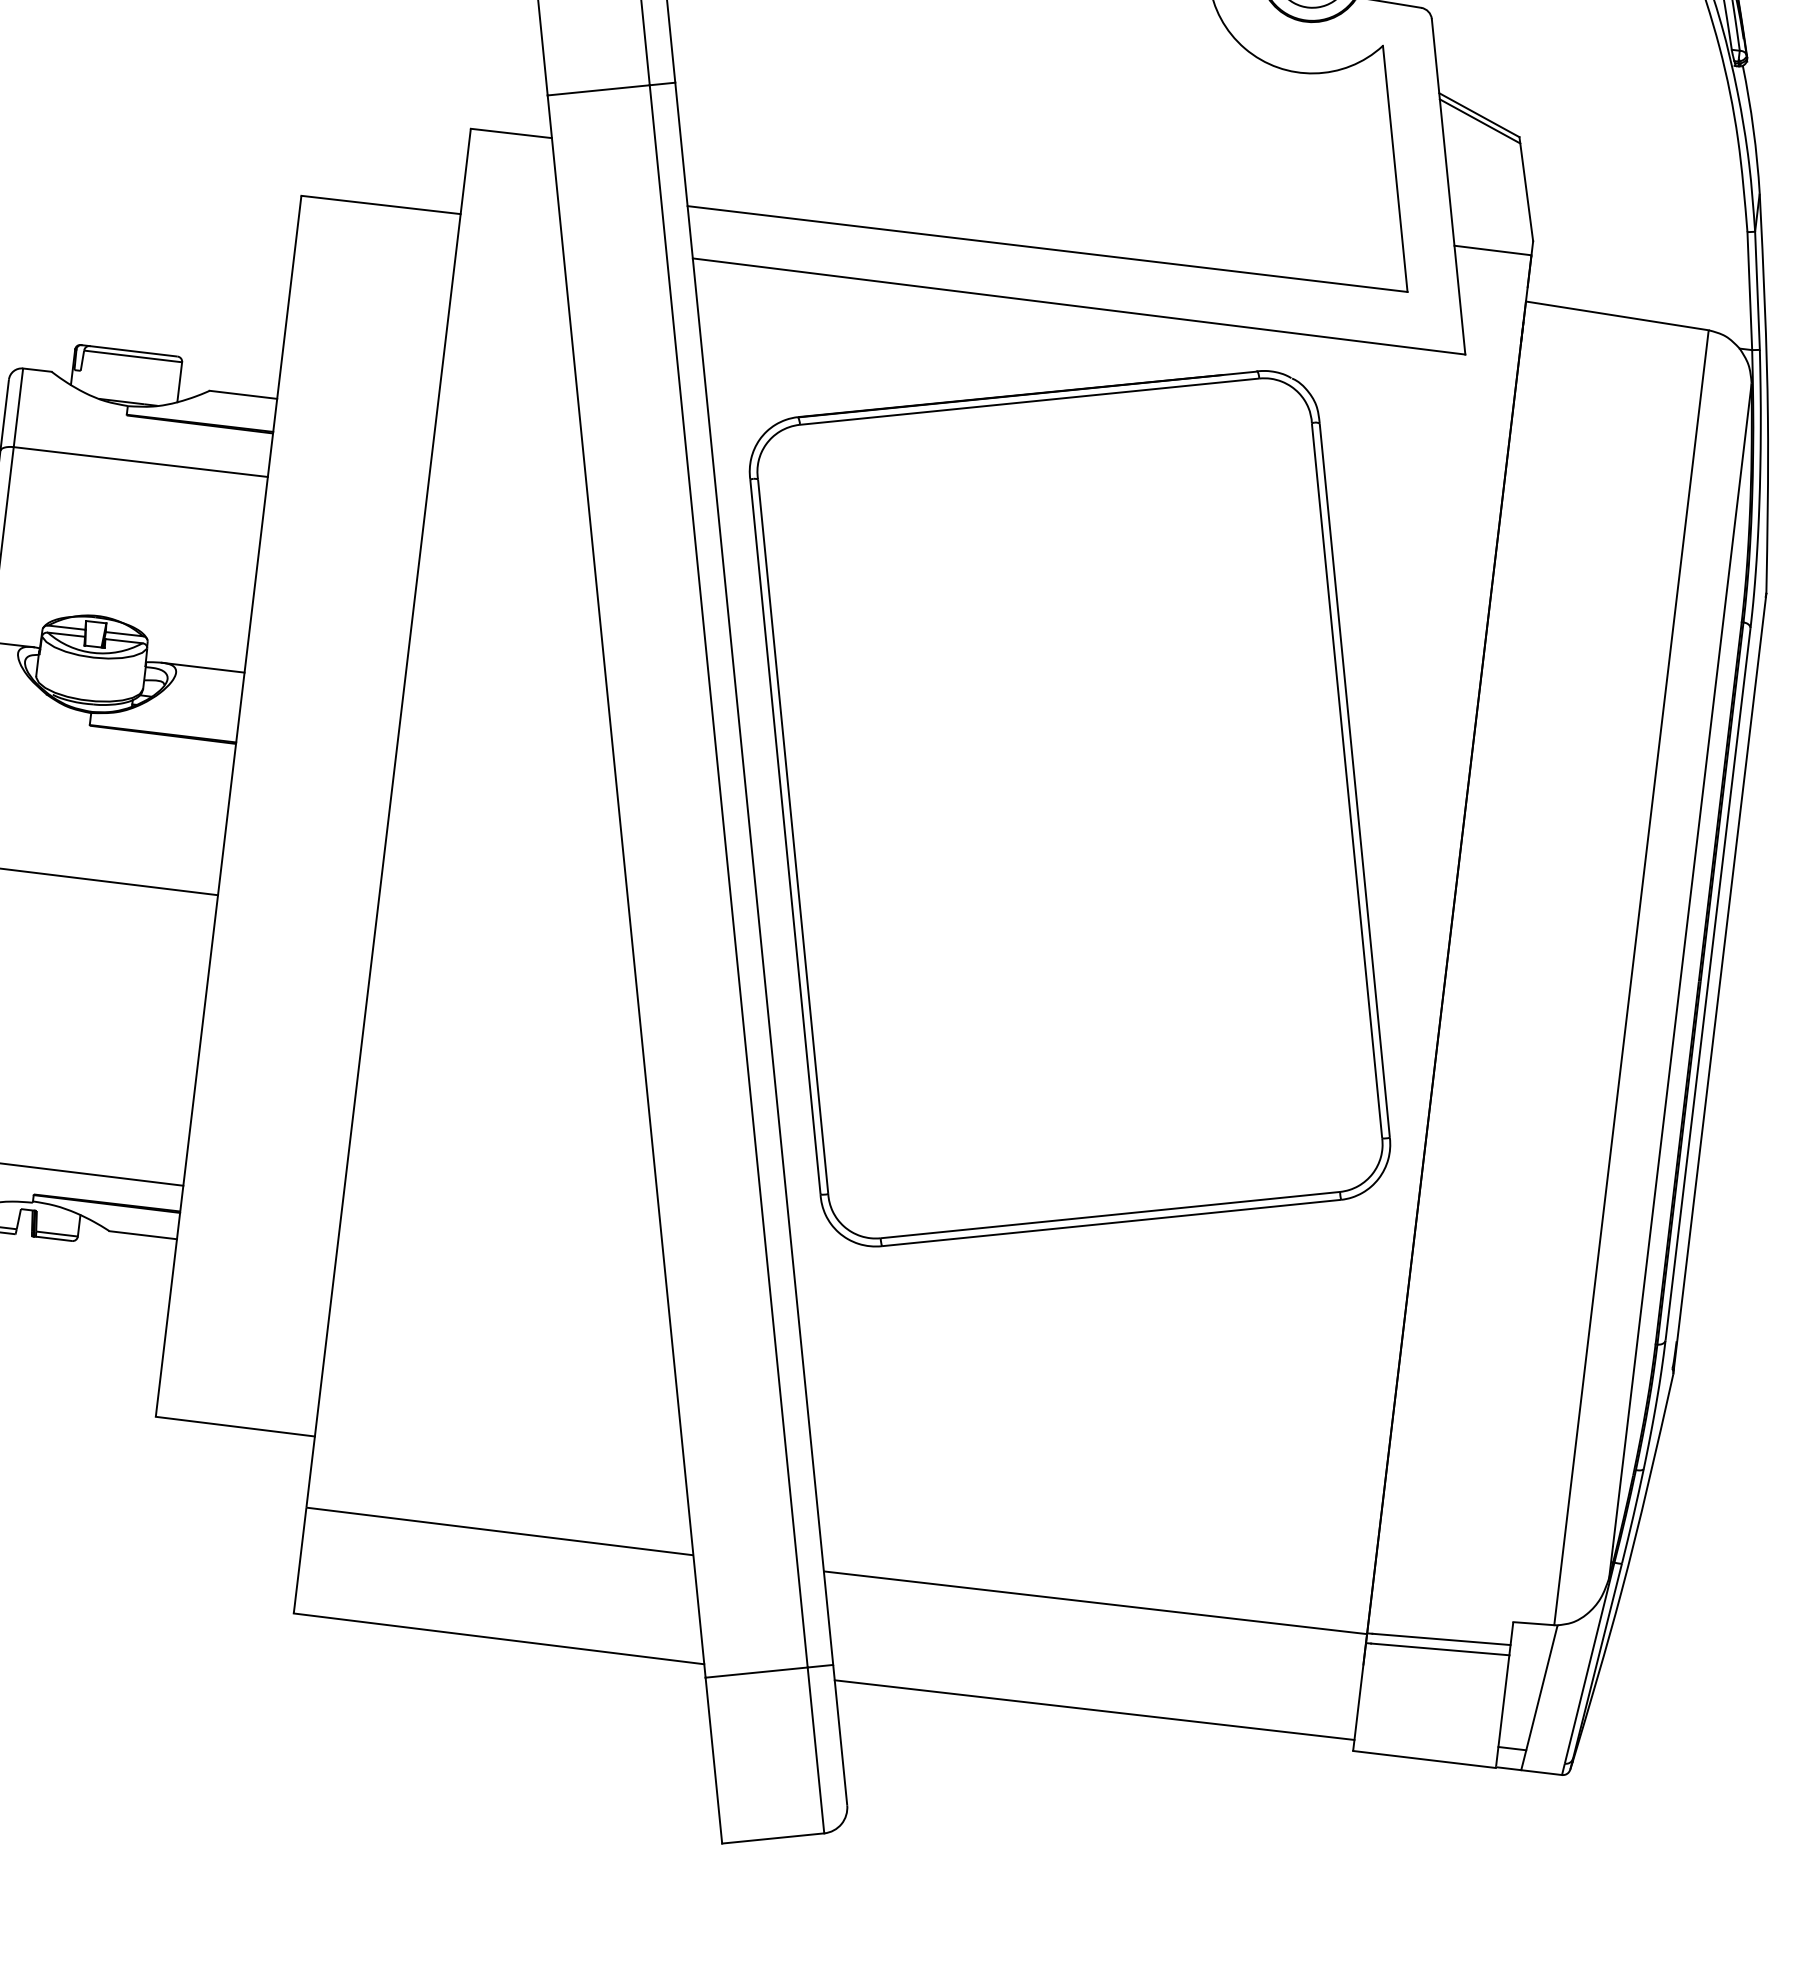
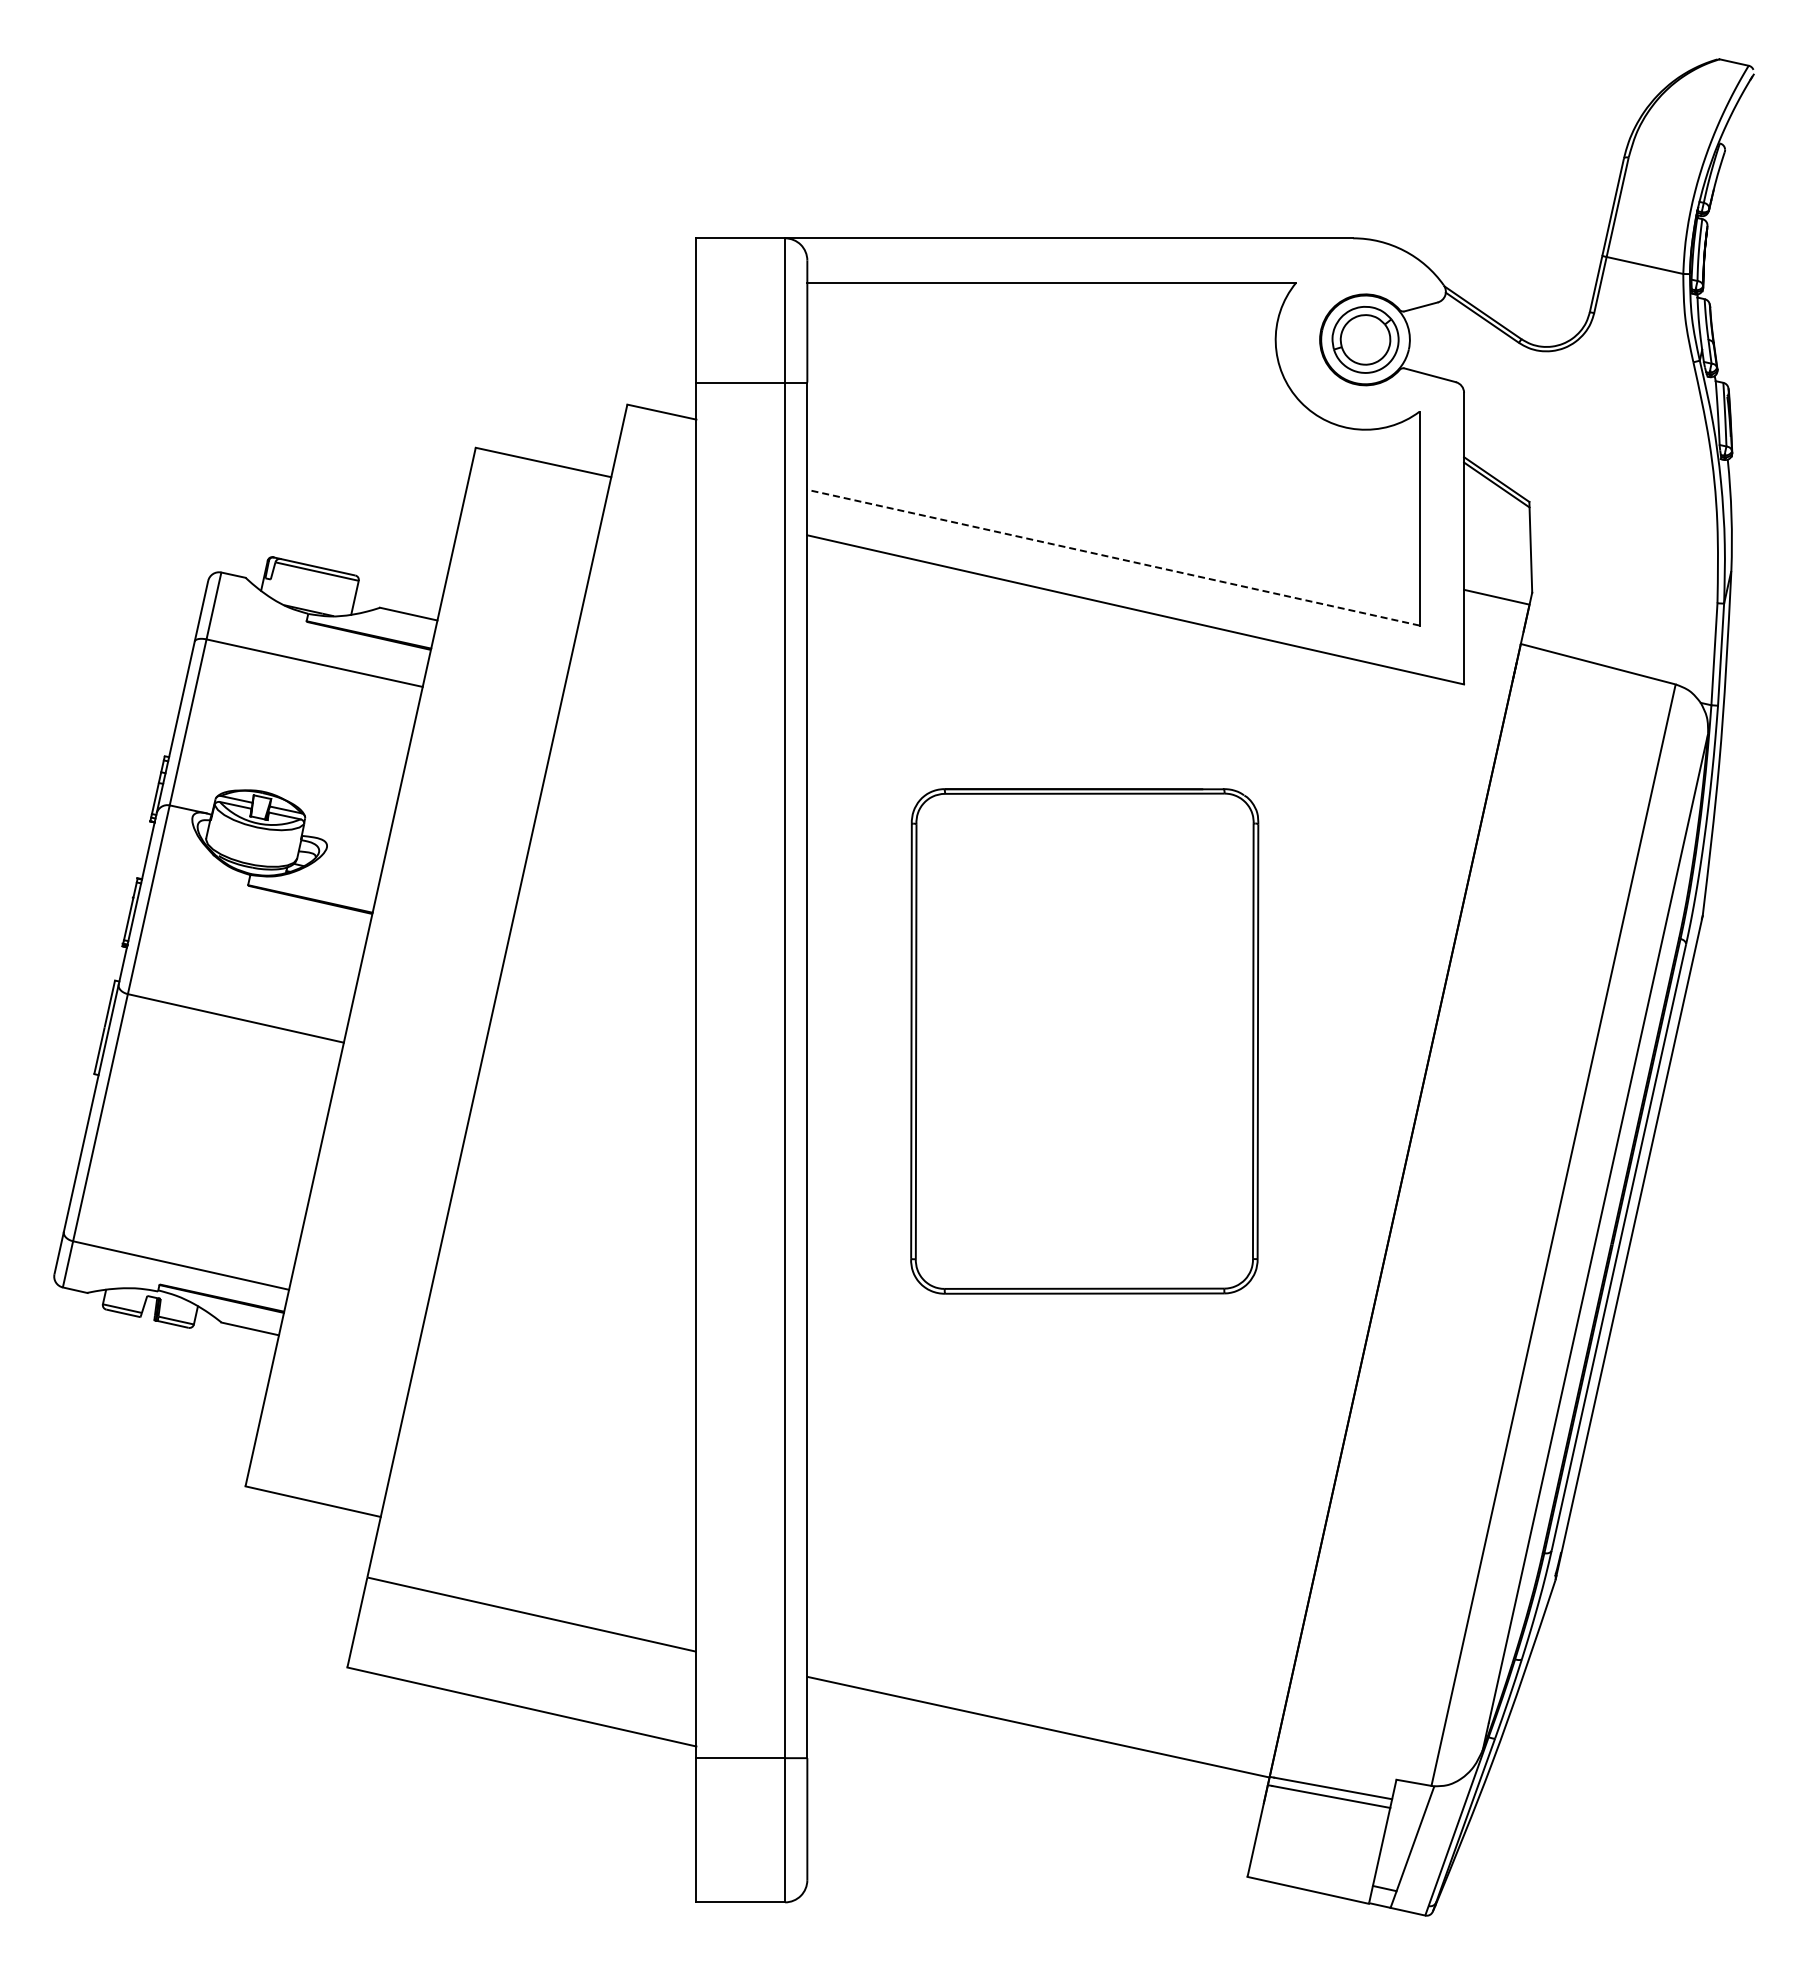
line: (1047, 248) -> (1113, 557), solid -> dashed
line: (202, 667) -> (350, 845), removed
part: (1069, 808) -> (1084, 1041), size x0.7
line: (1094, 1710) -> (1028, 1819), removed

